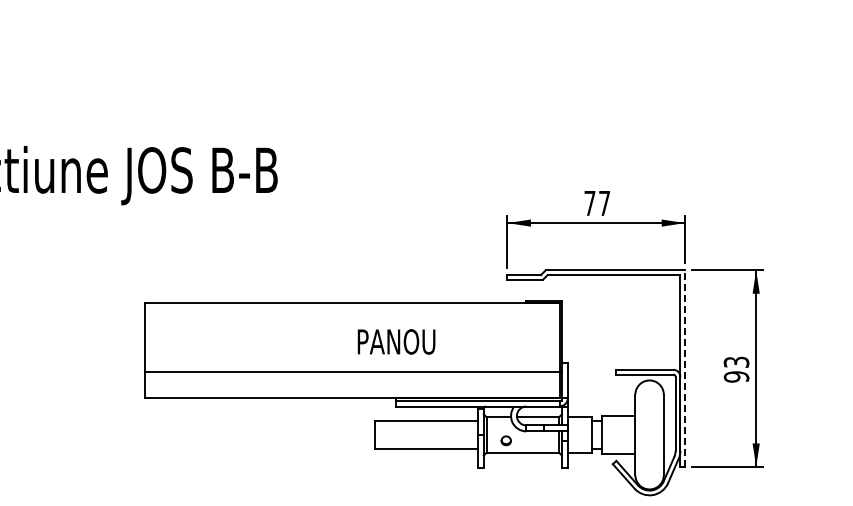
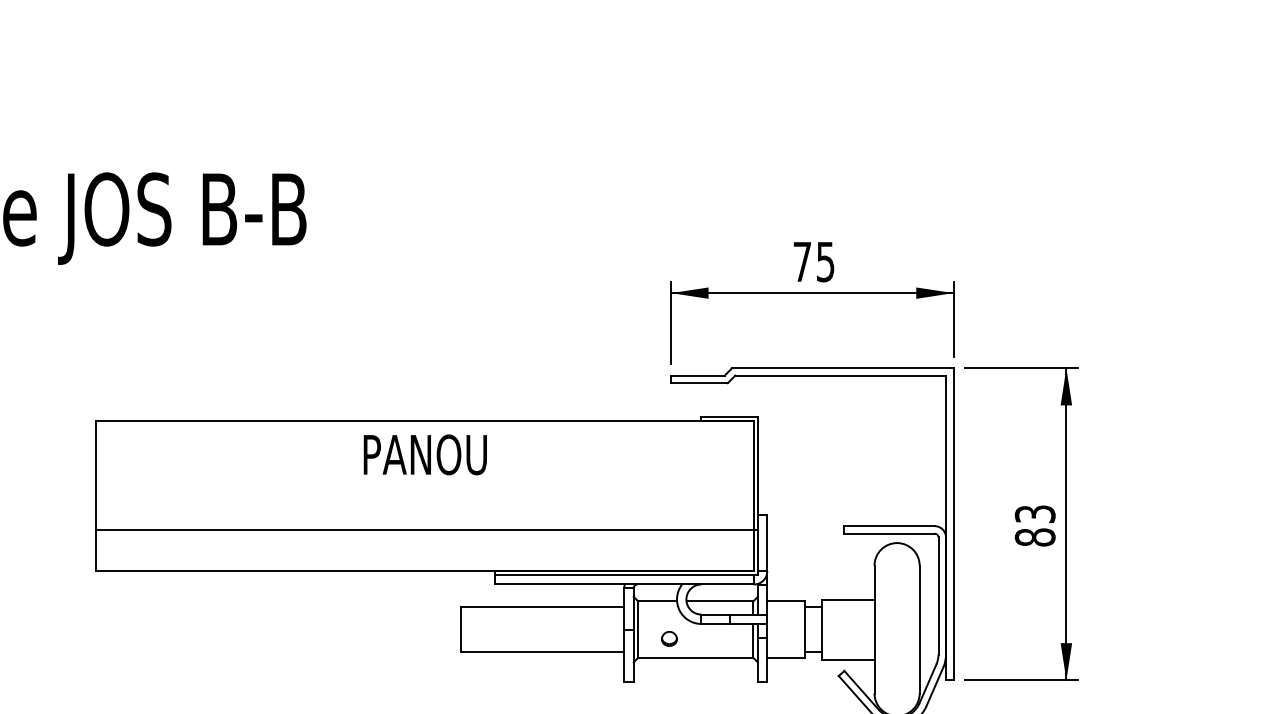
text: (604, 203) -> (825, 262), 77 -> 75
text: (396, 341) -> (425, 454), moved
line: (685, 368) -> (954, 524), dashed -> solid
text: (736, 376) -> (1035, 536), 93 -> 83

